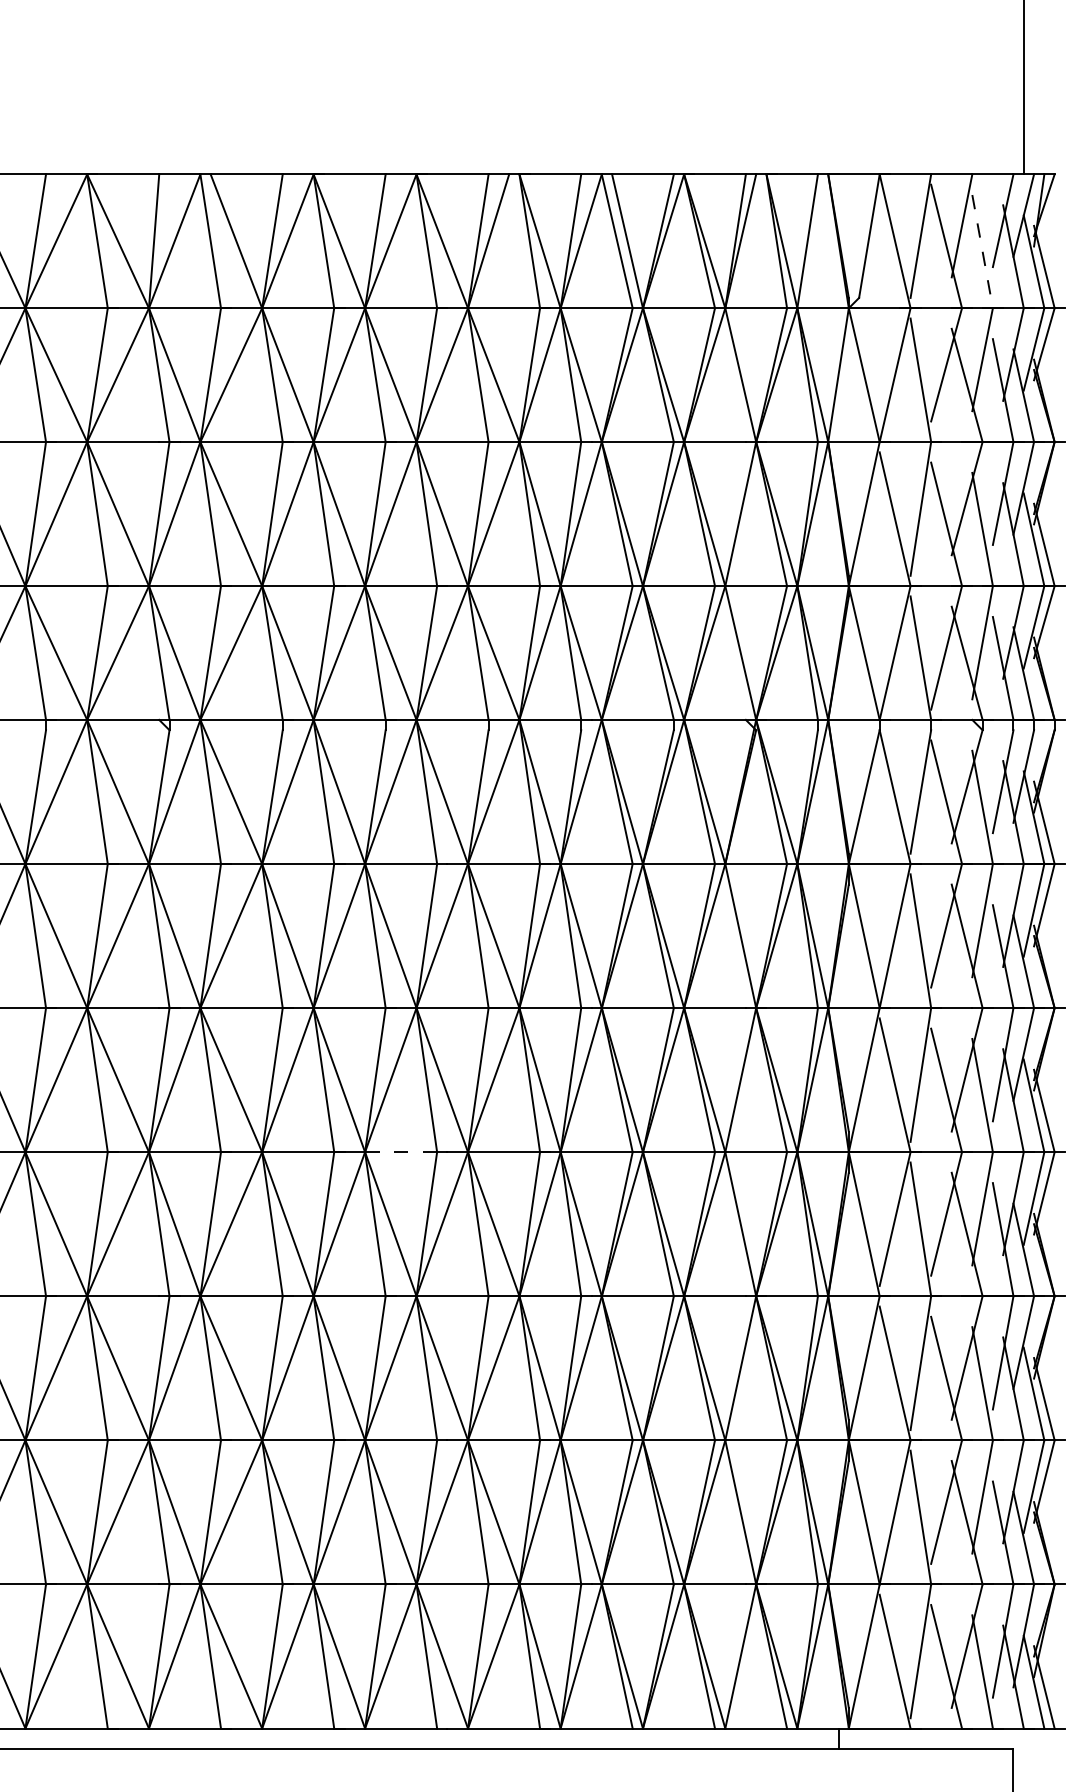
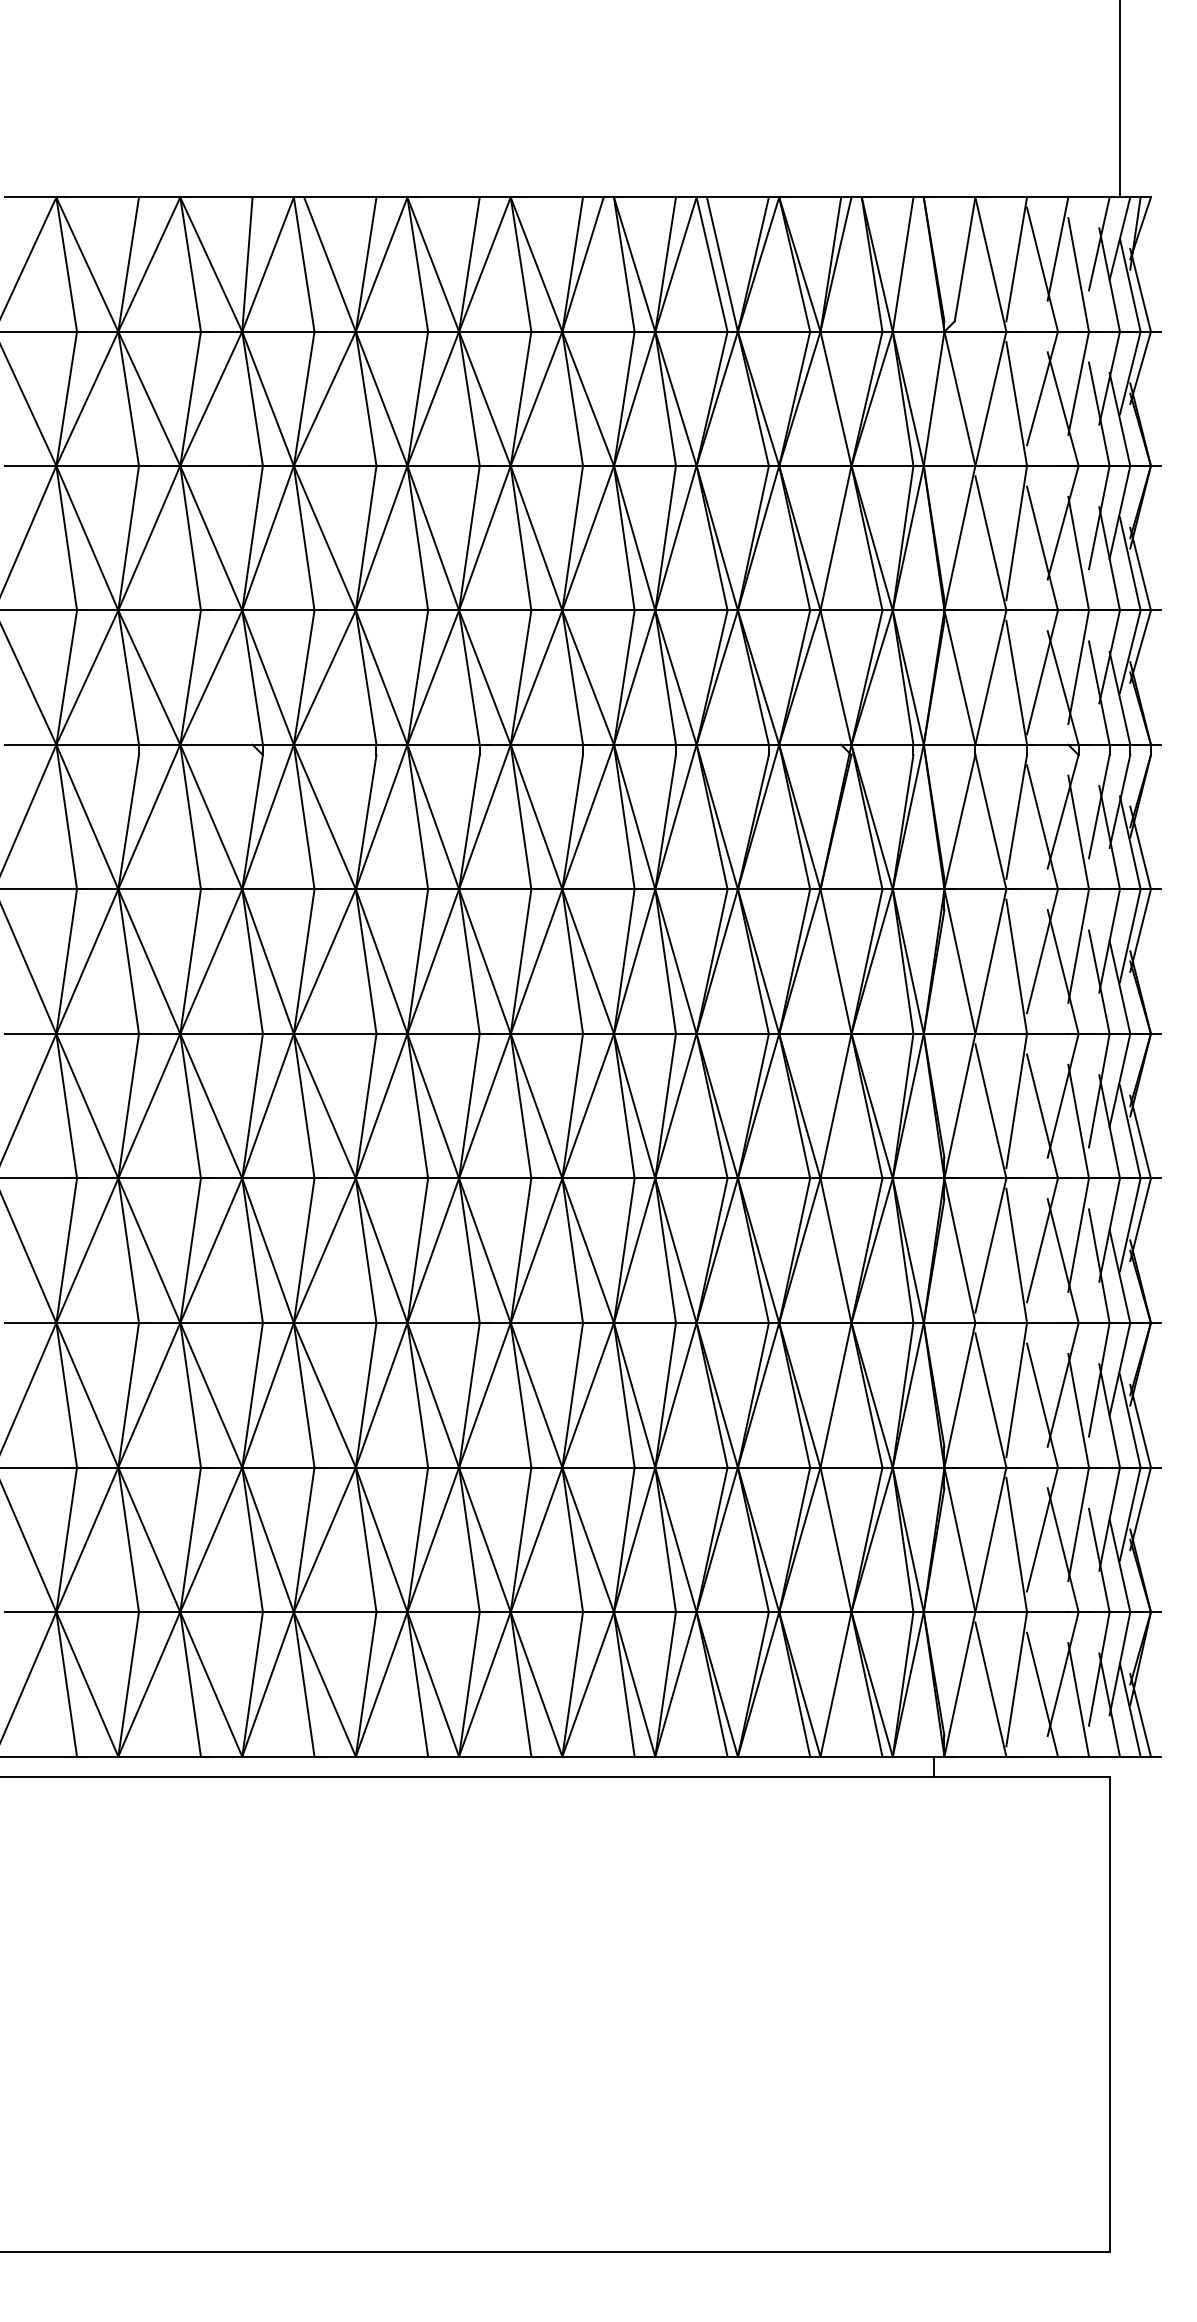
line: (982, 251) -> (1078, 274), dashed -> solid
line: (401, 1152) -> (495, 1178), dashed -> solid

